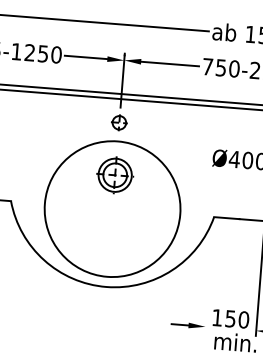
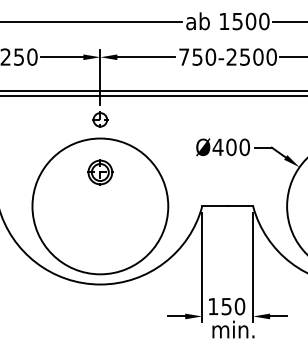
part: (115, 175) -> (100, 172), size x0.71
line: (209, 278) -> (202, 267), added

